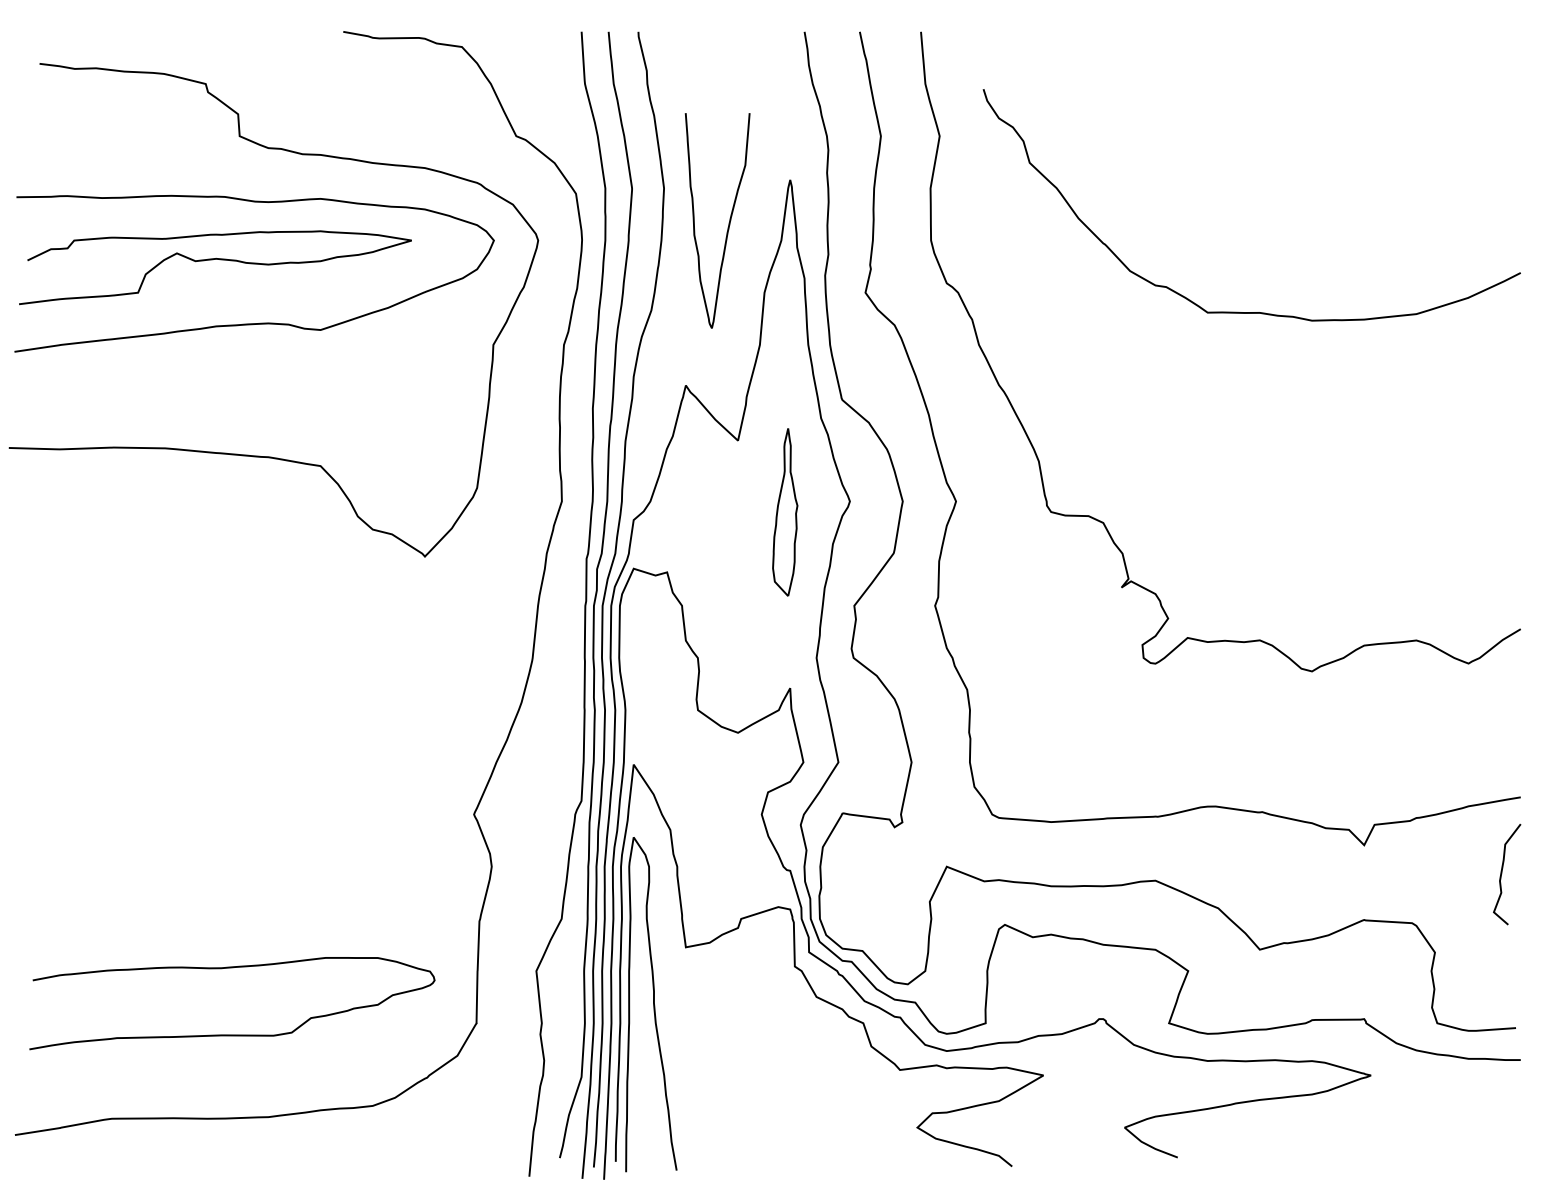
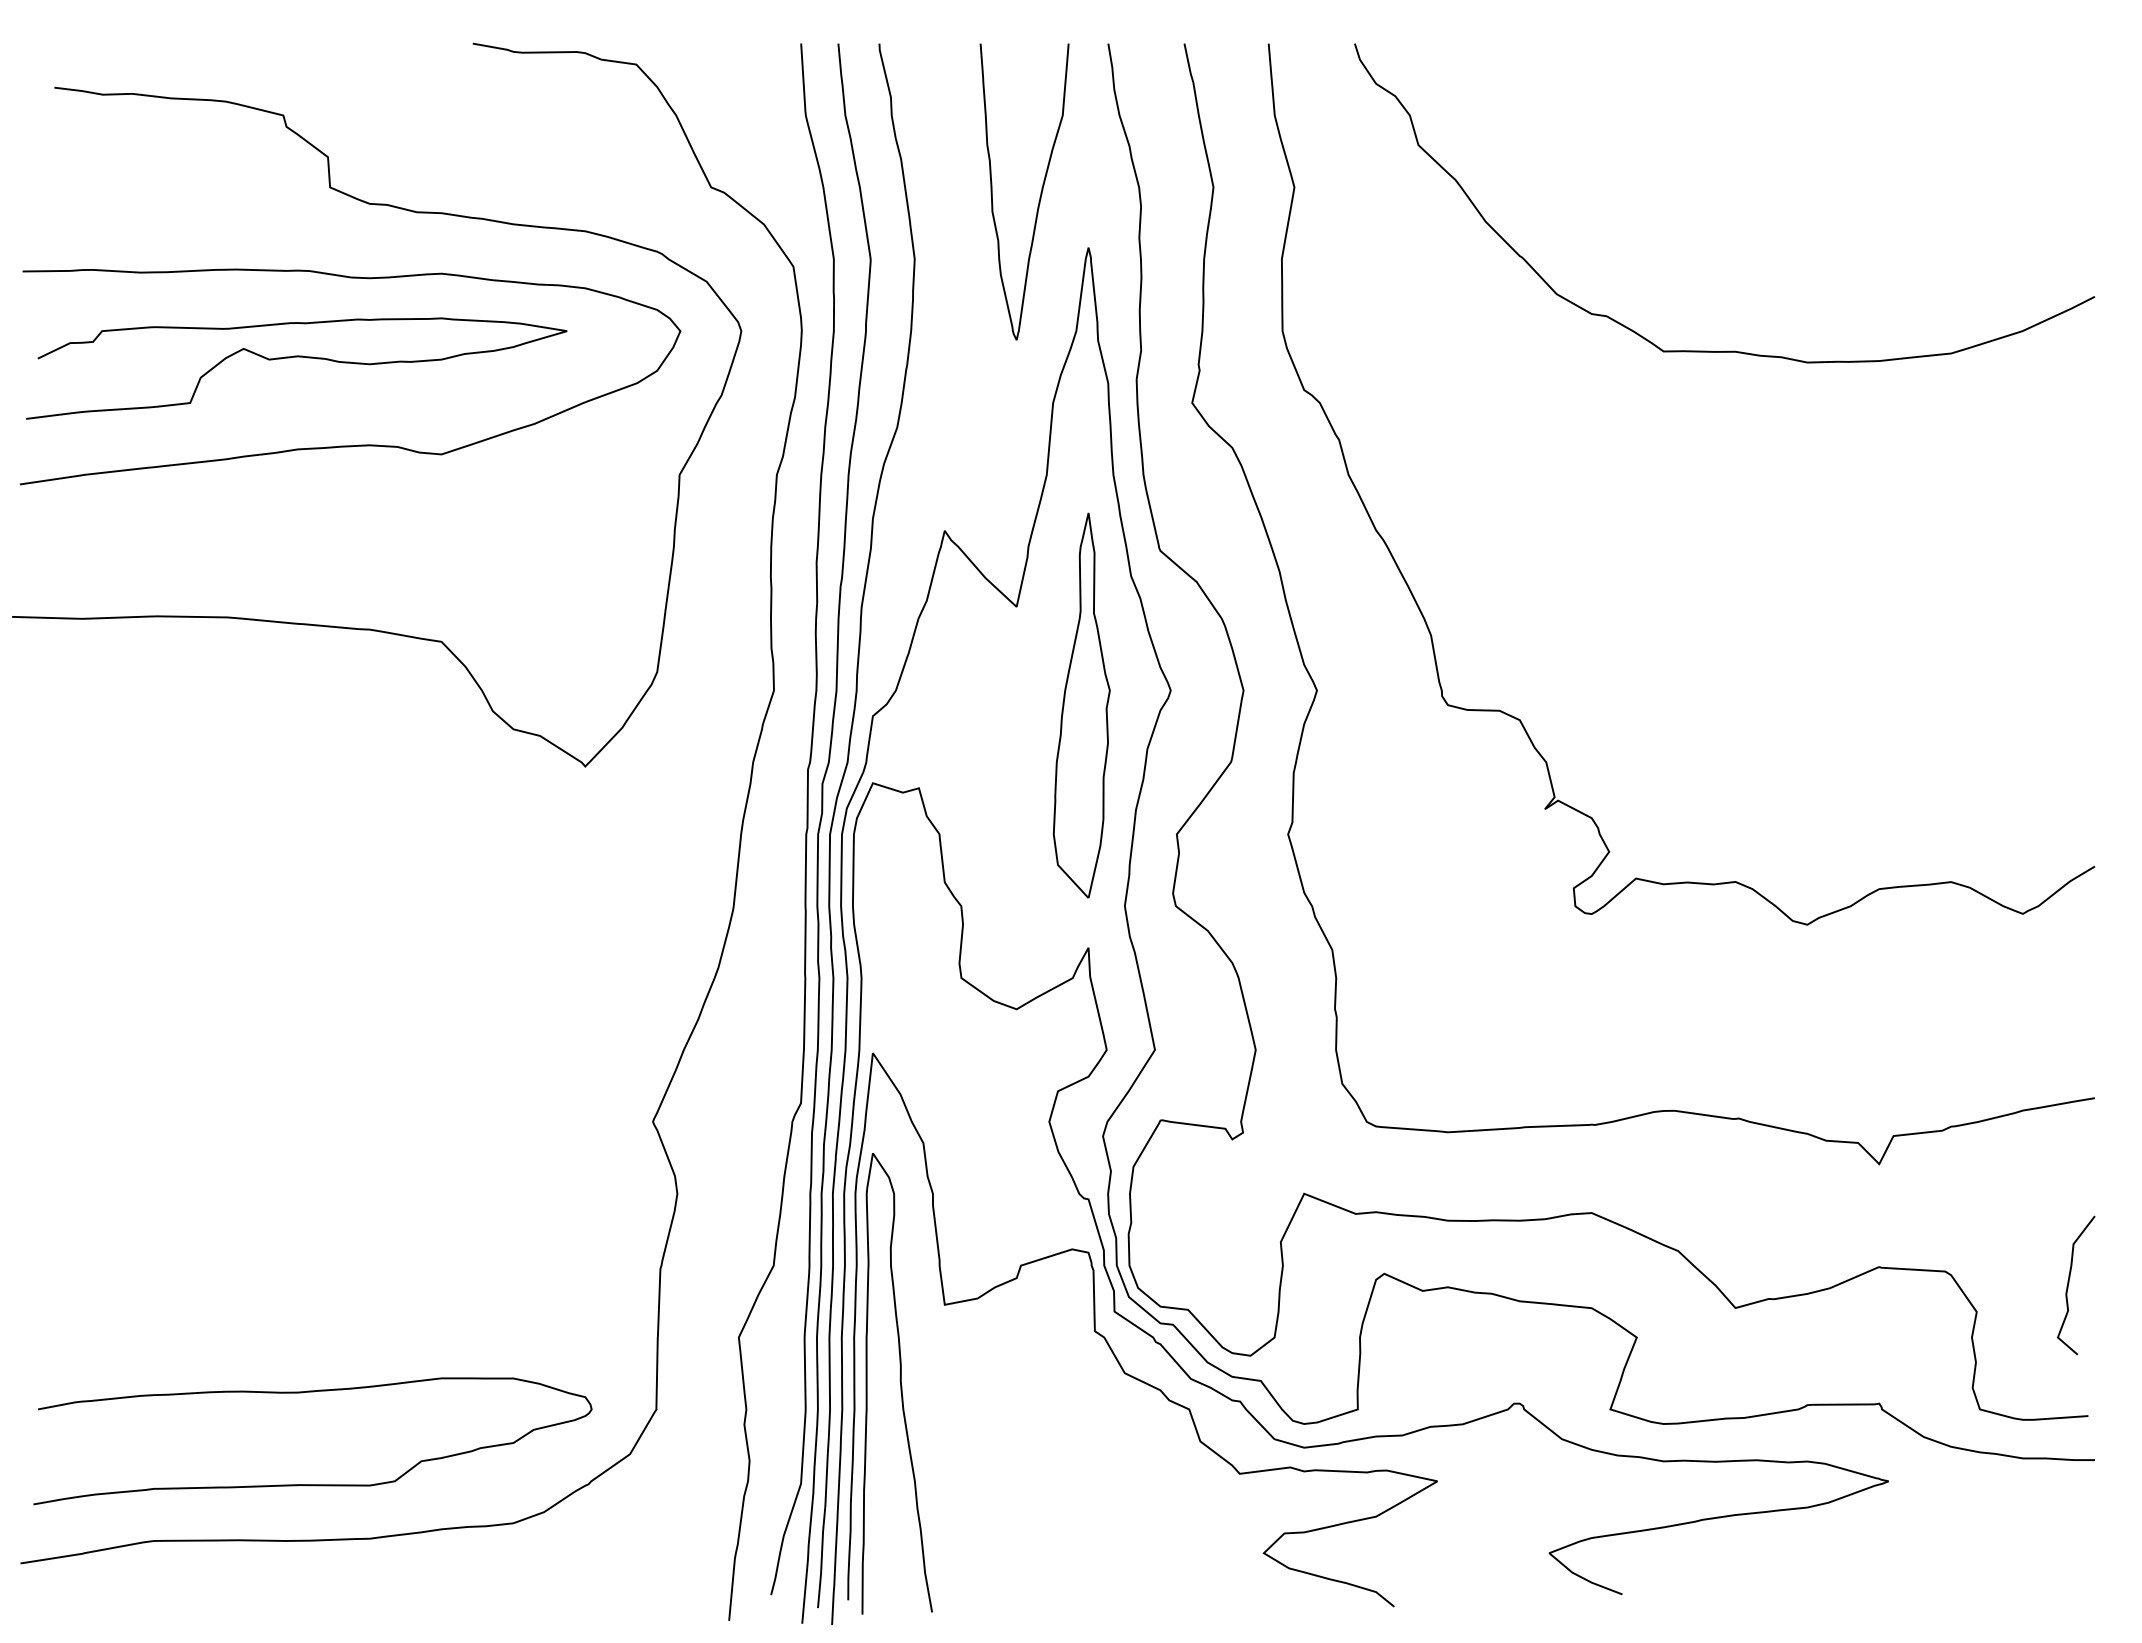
curve: (729, 221) -> (1040, 192), moved
curve: (1254, 311) -> (1727, 350), moved
part: (785, 512) -> (1081, 705), size x1.67
curve: (1502, 873) -> (2069, 1283), moved
curve: (231, 1034) -> (312, 1484), moved

